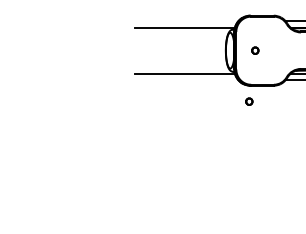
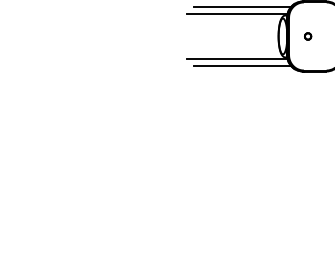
line: (189, 21) -> (242, 7), added
line: (189, 79) -> (242, 65), added
part: (249, 101) -> (302, 87), removed

